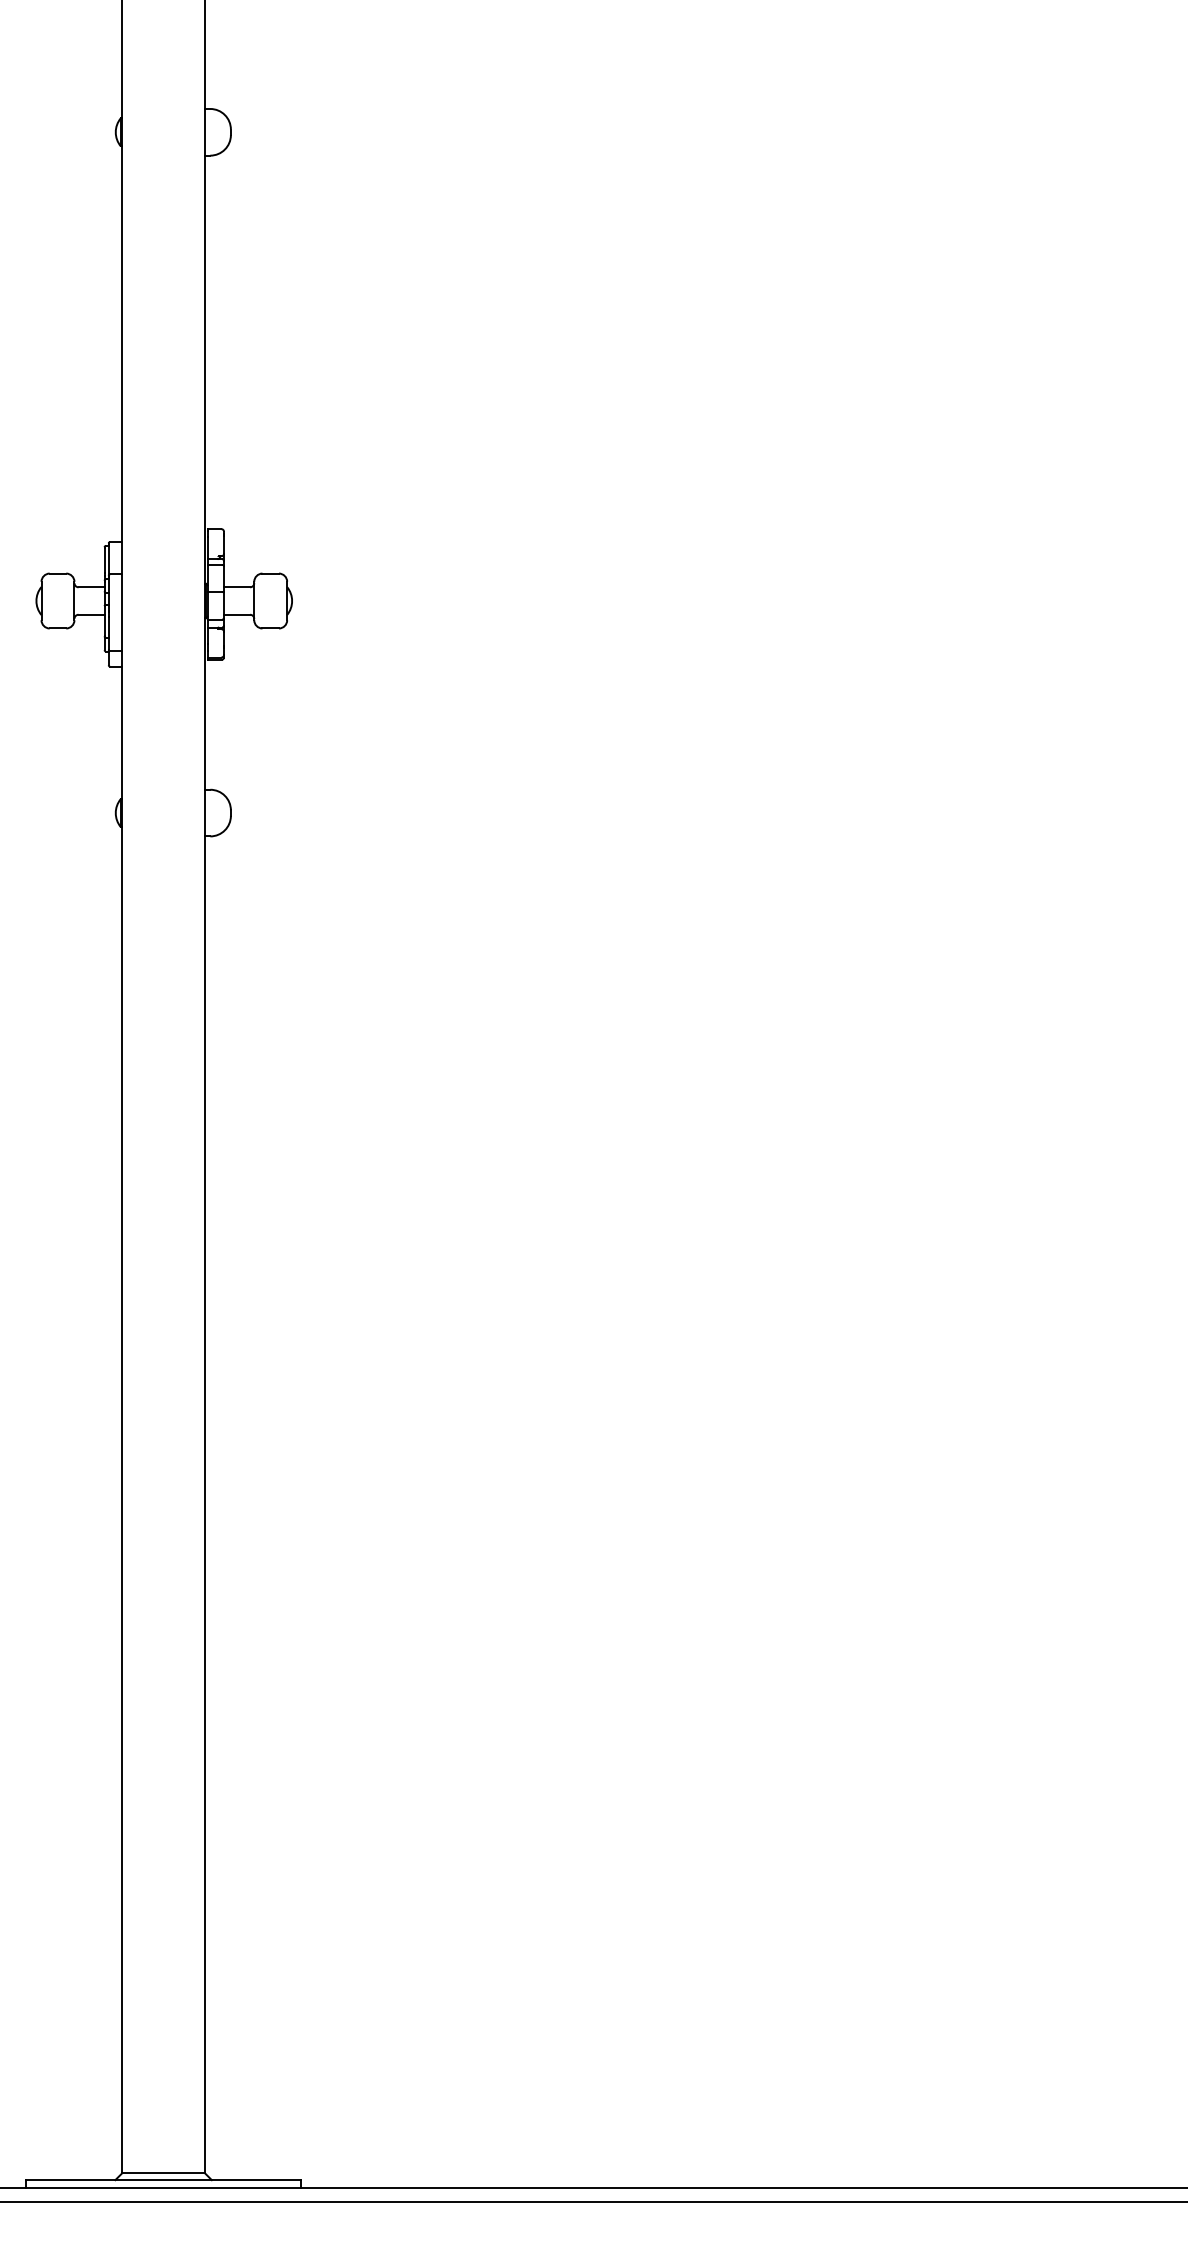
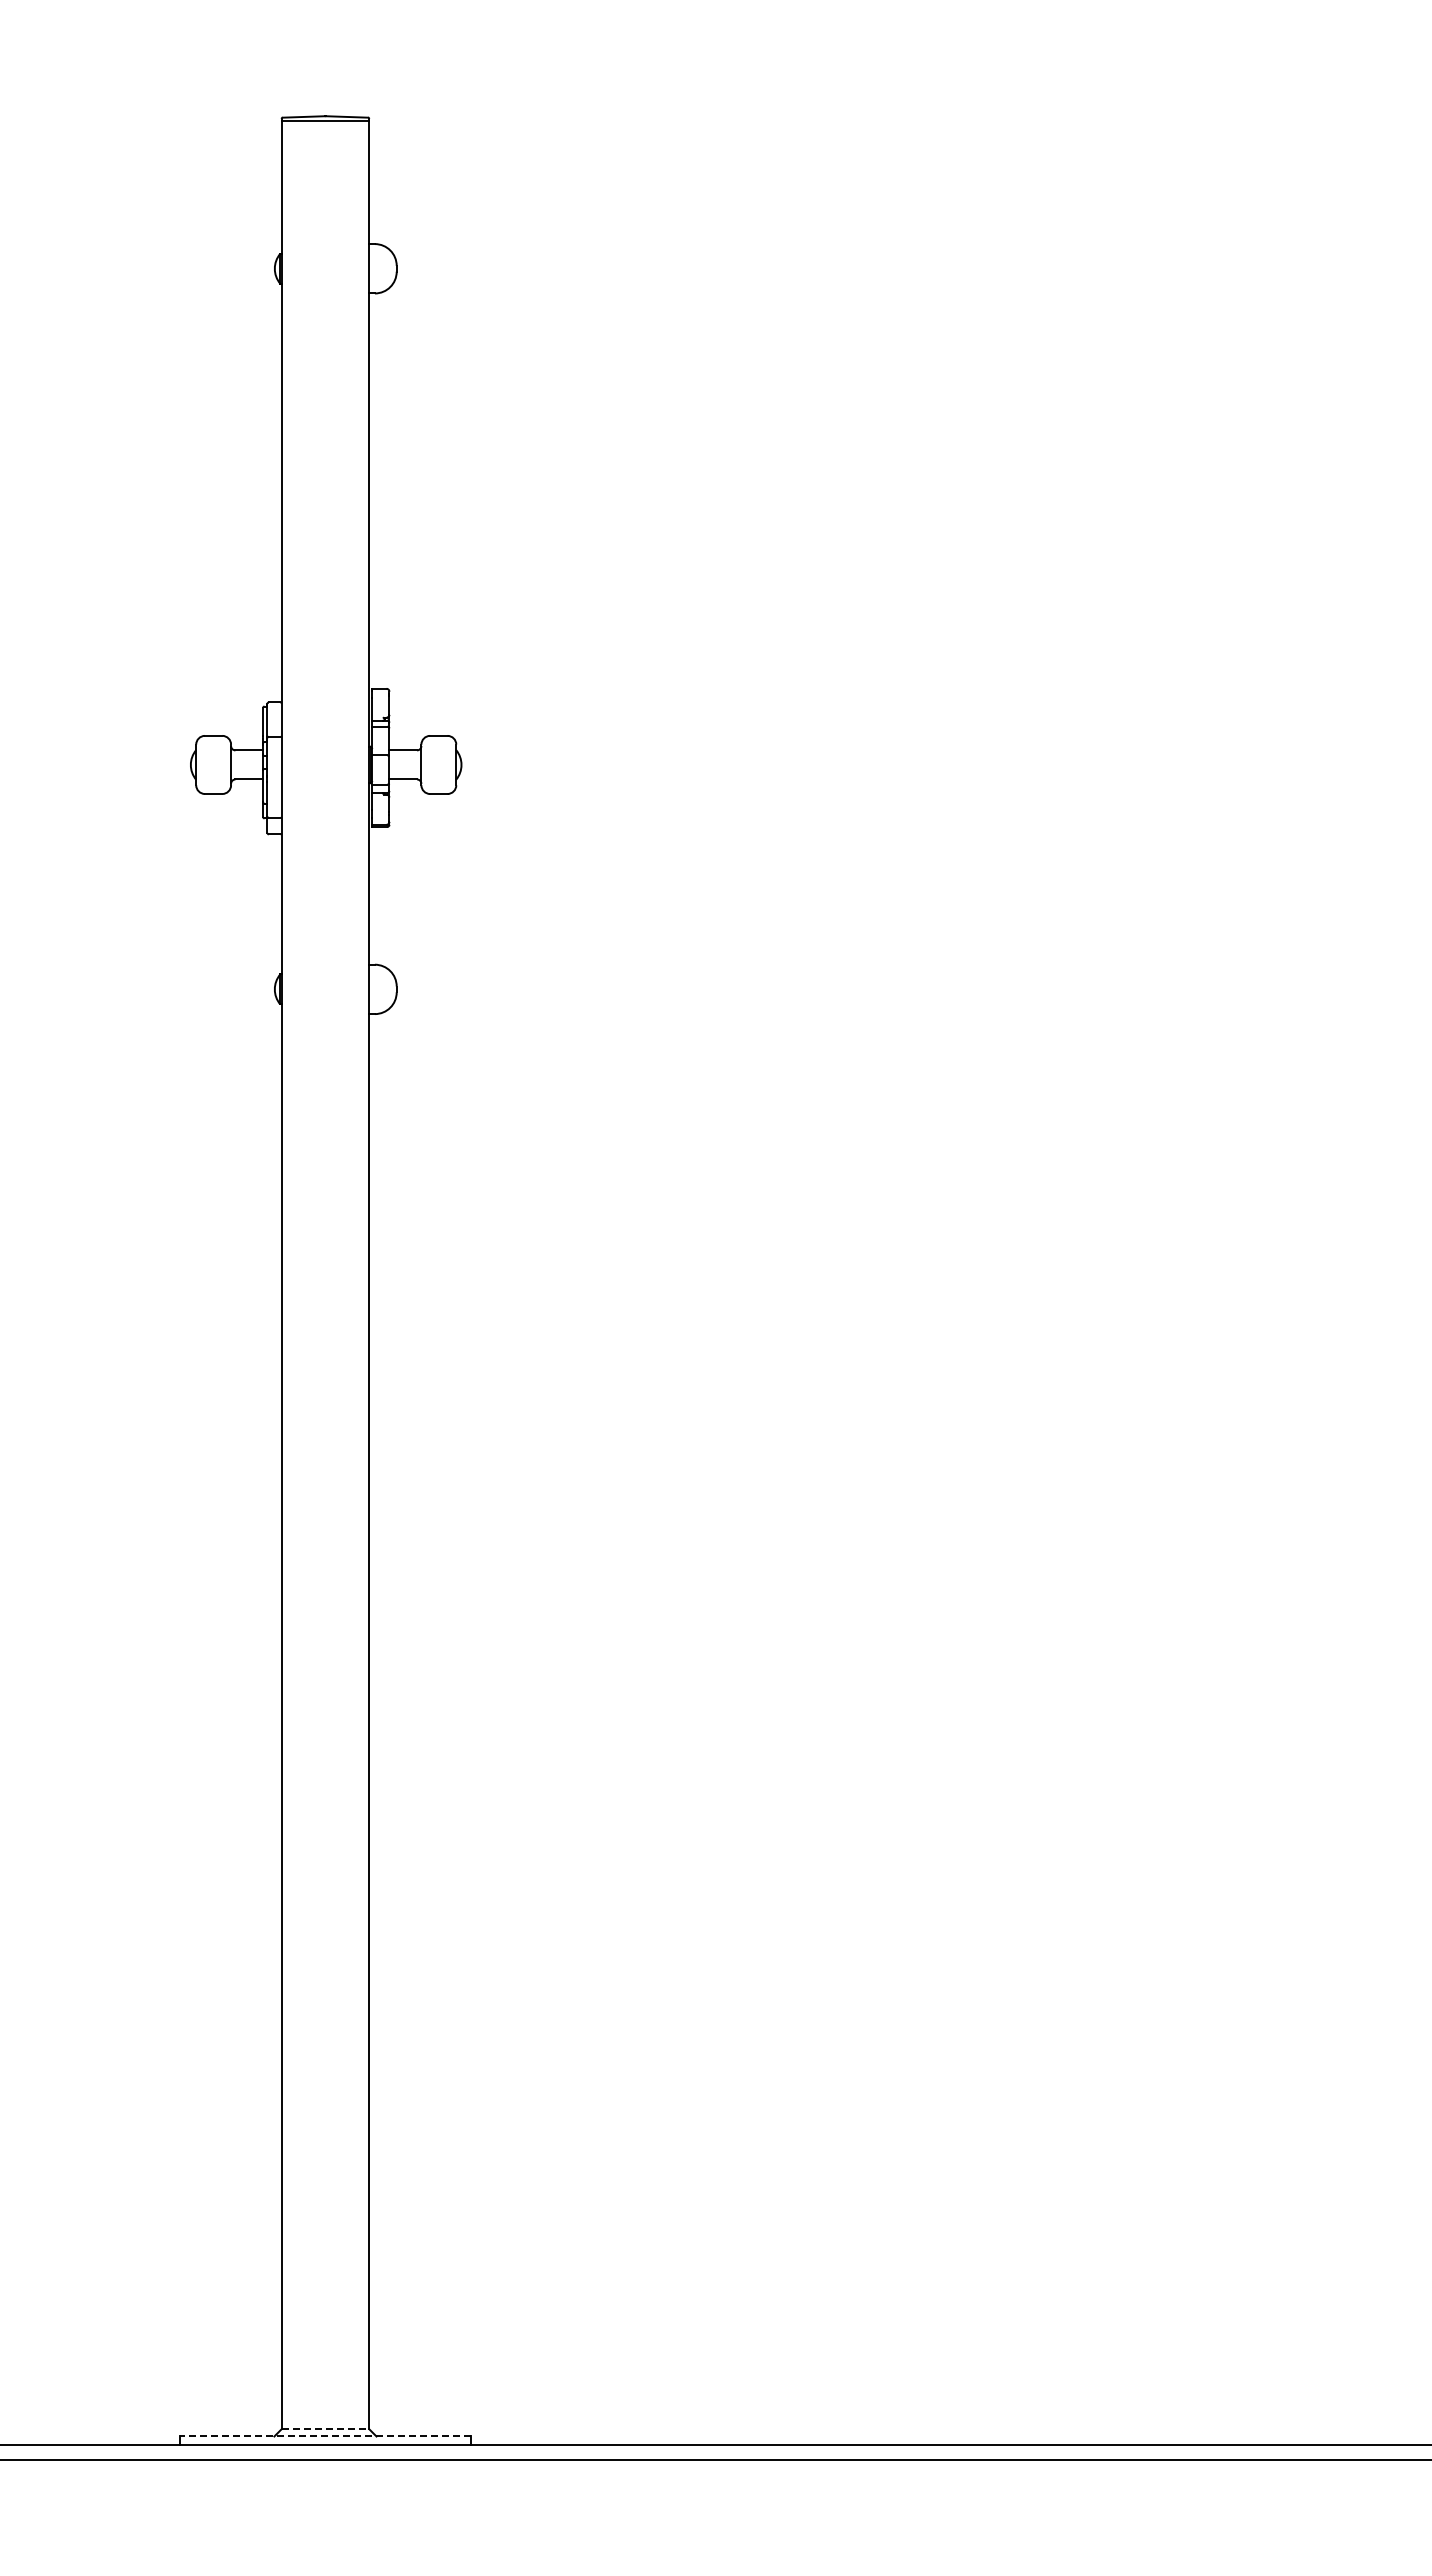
line: (163, 2173) -> (325, 2429), solid -> dashed
line: (163, 2180) -> (325, 2436), solid -> dashed

